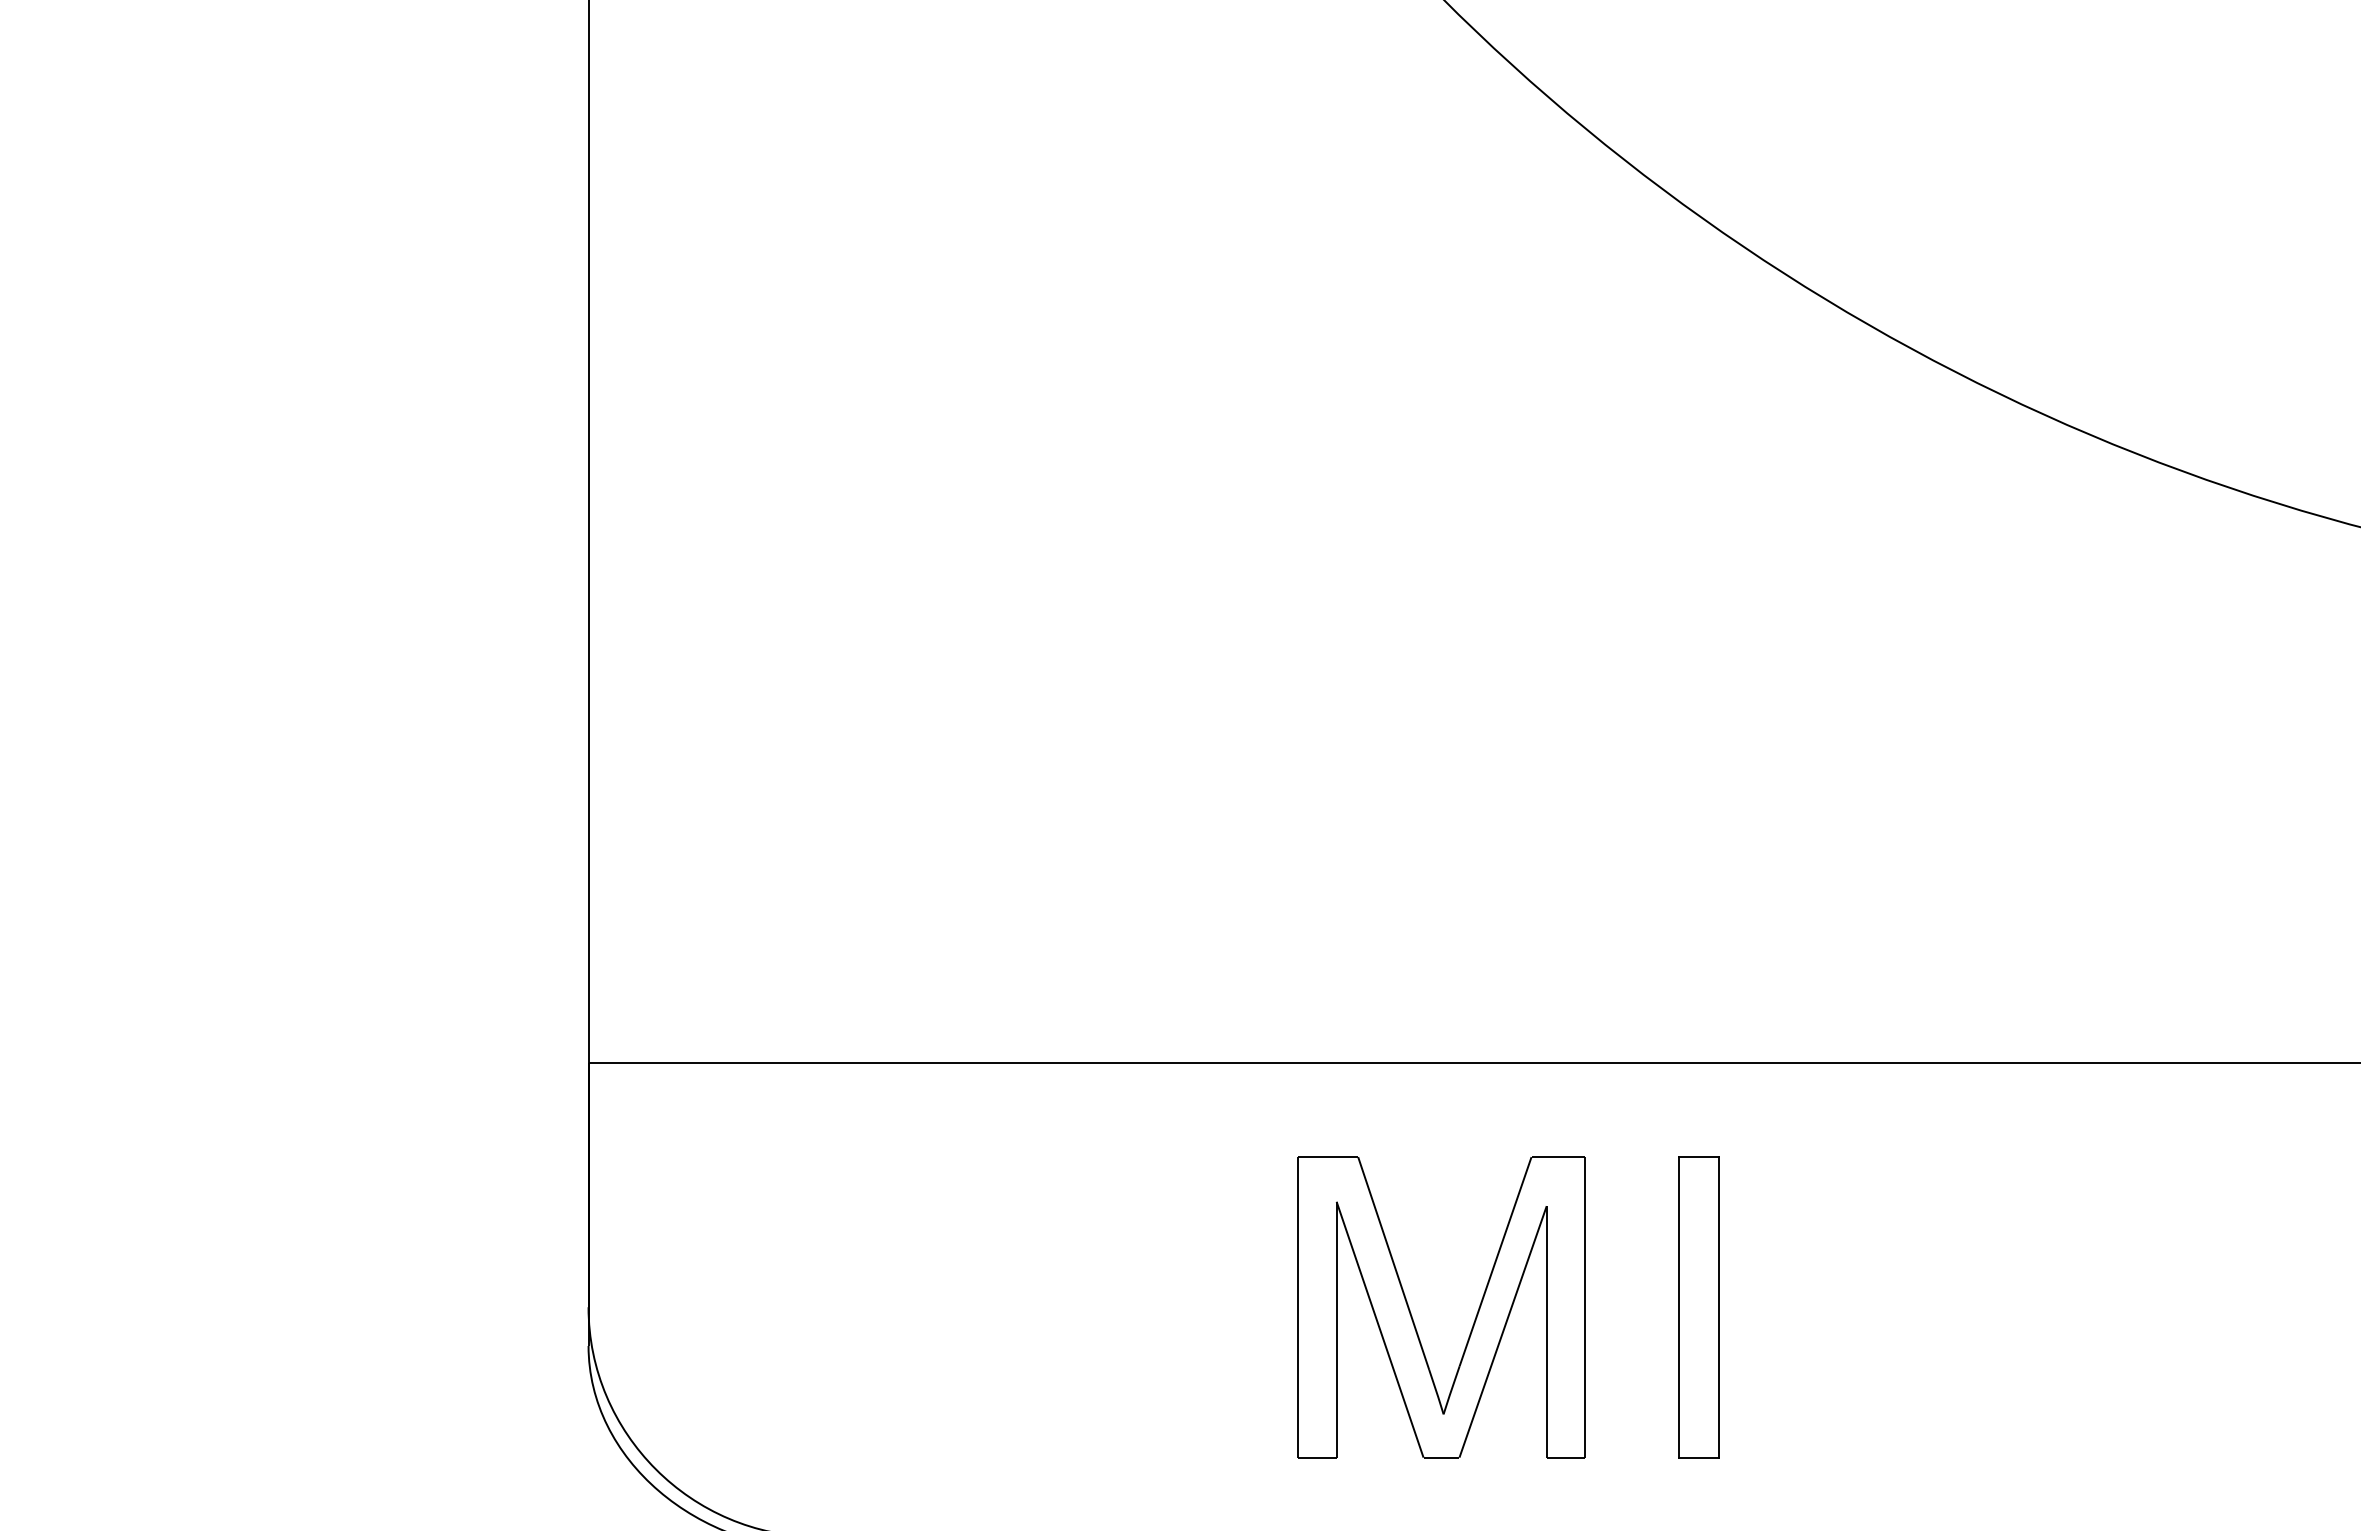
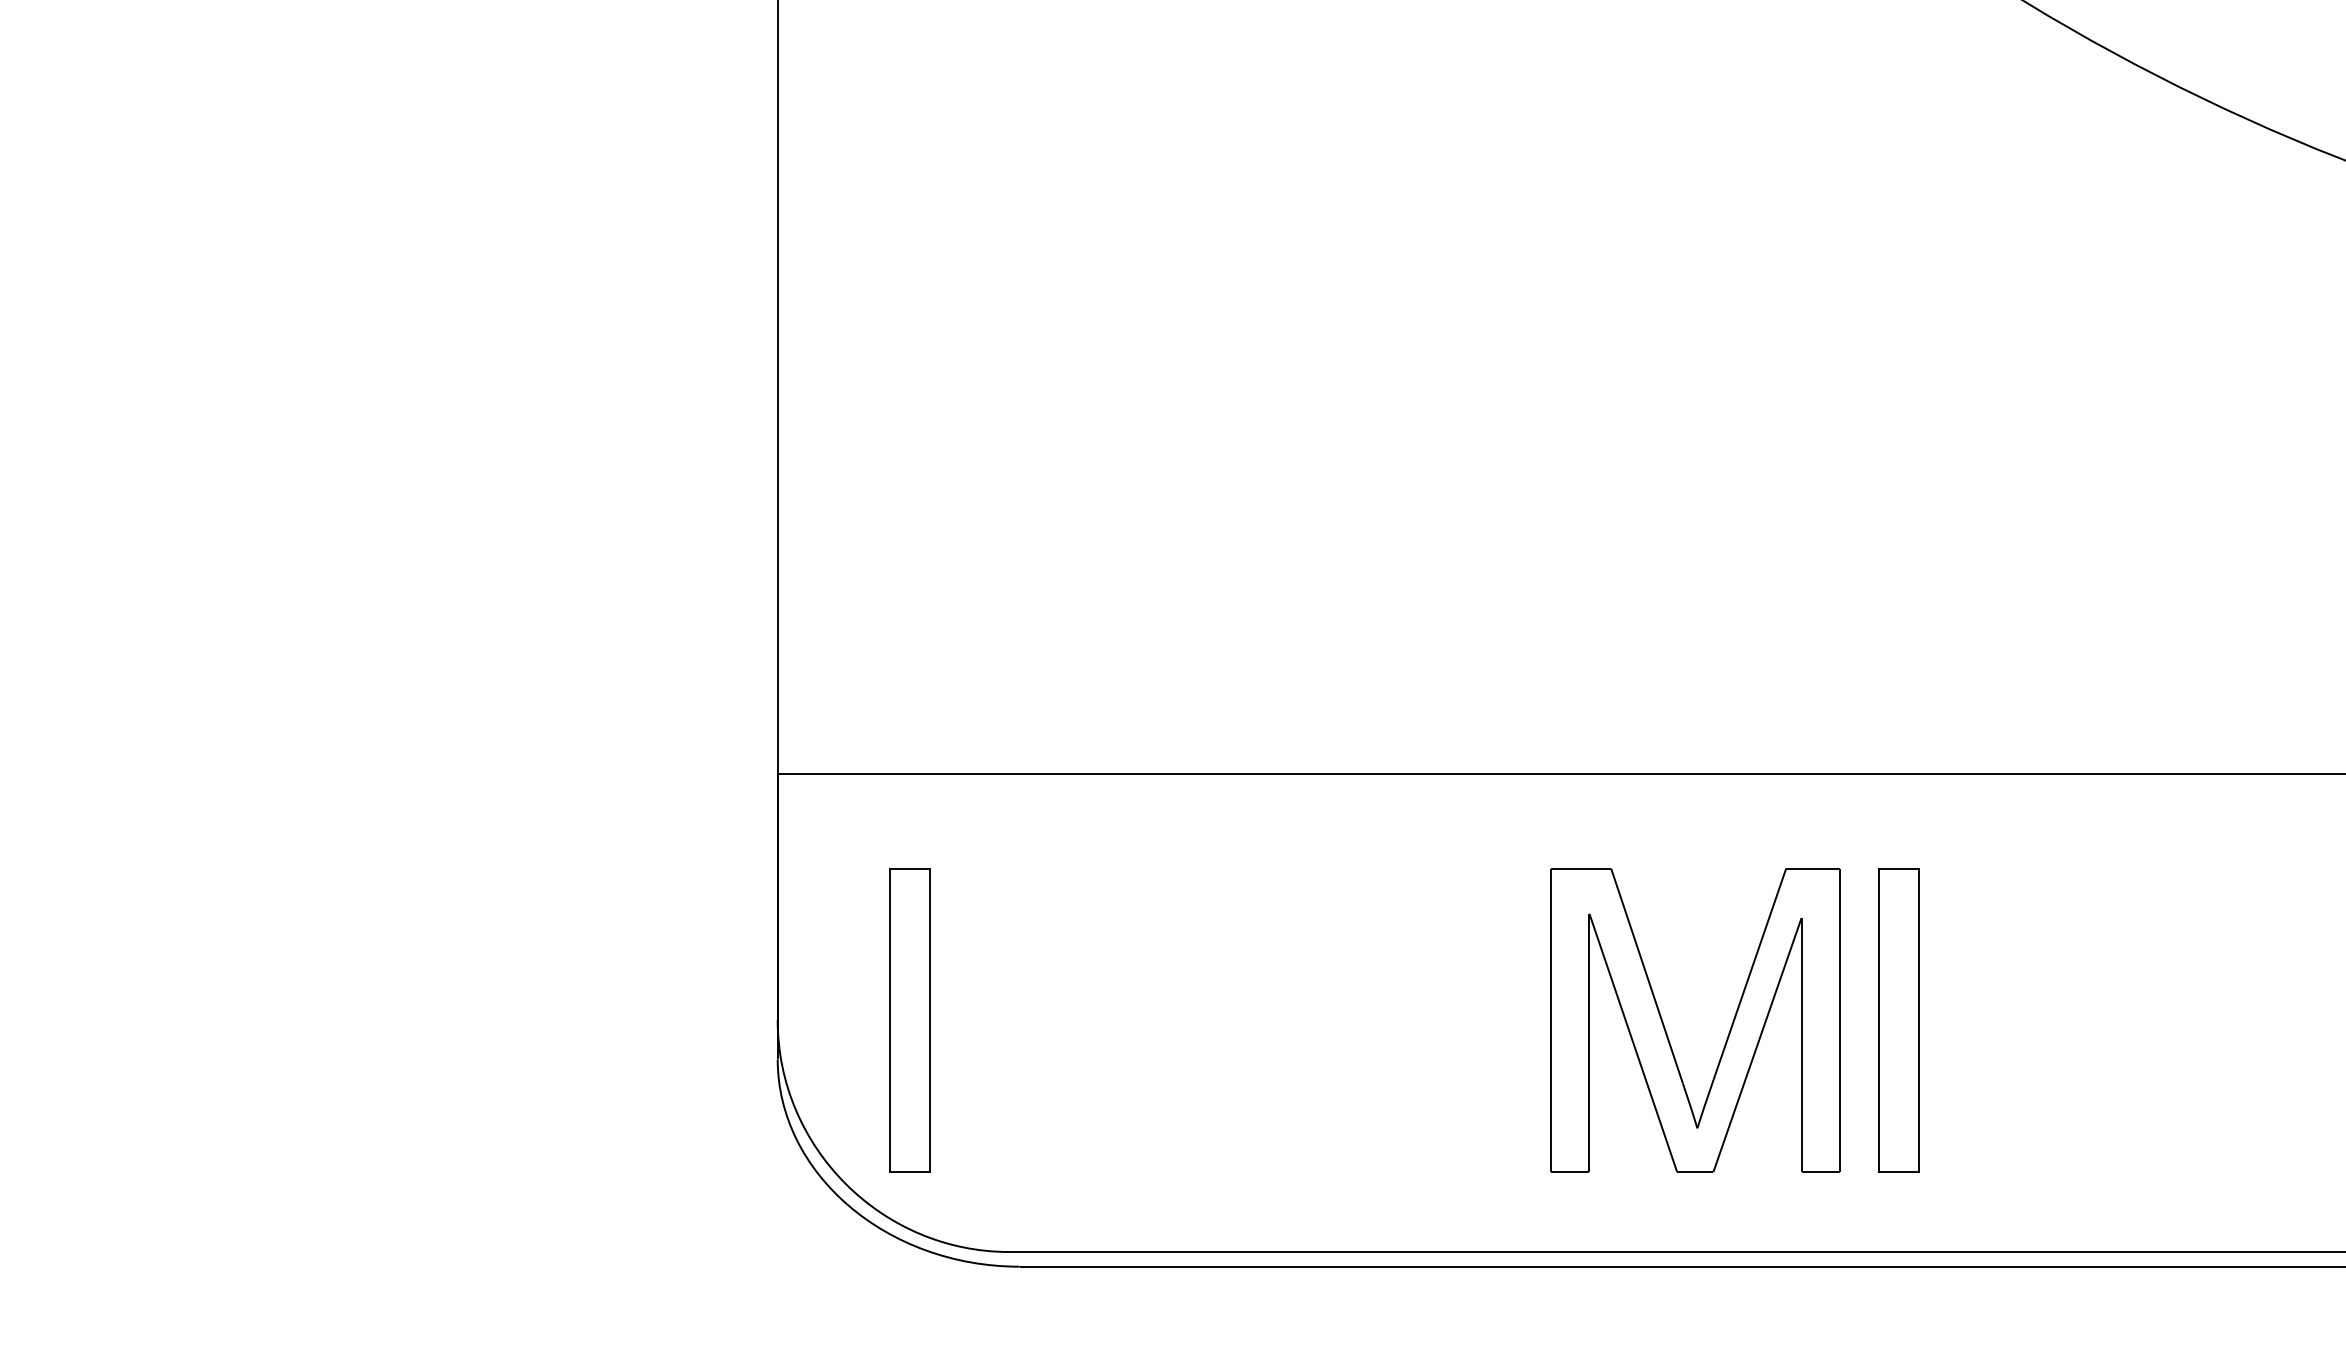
part: (718, 1307) -> (908, 1020), added
part: (1412, 1316) -> (1666, 1029), moved

